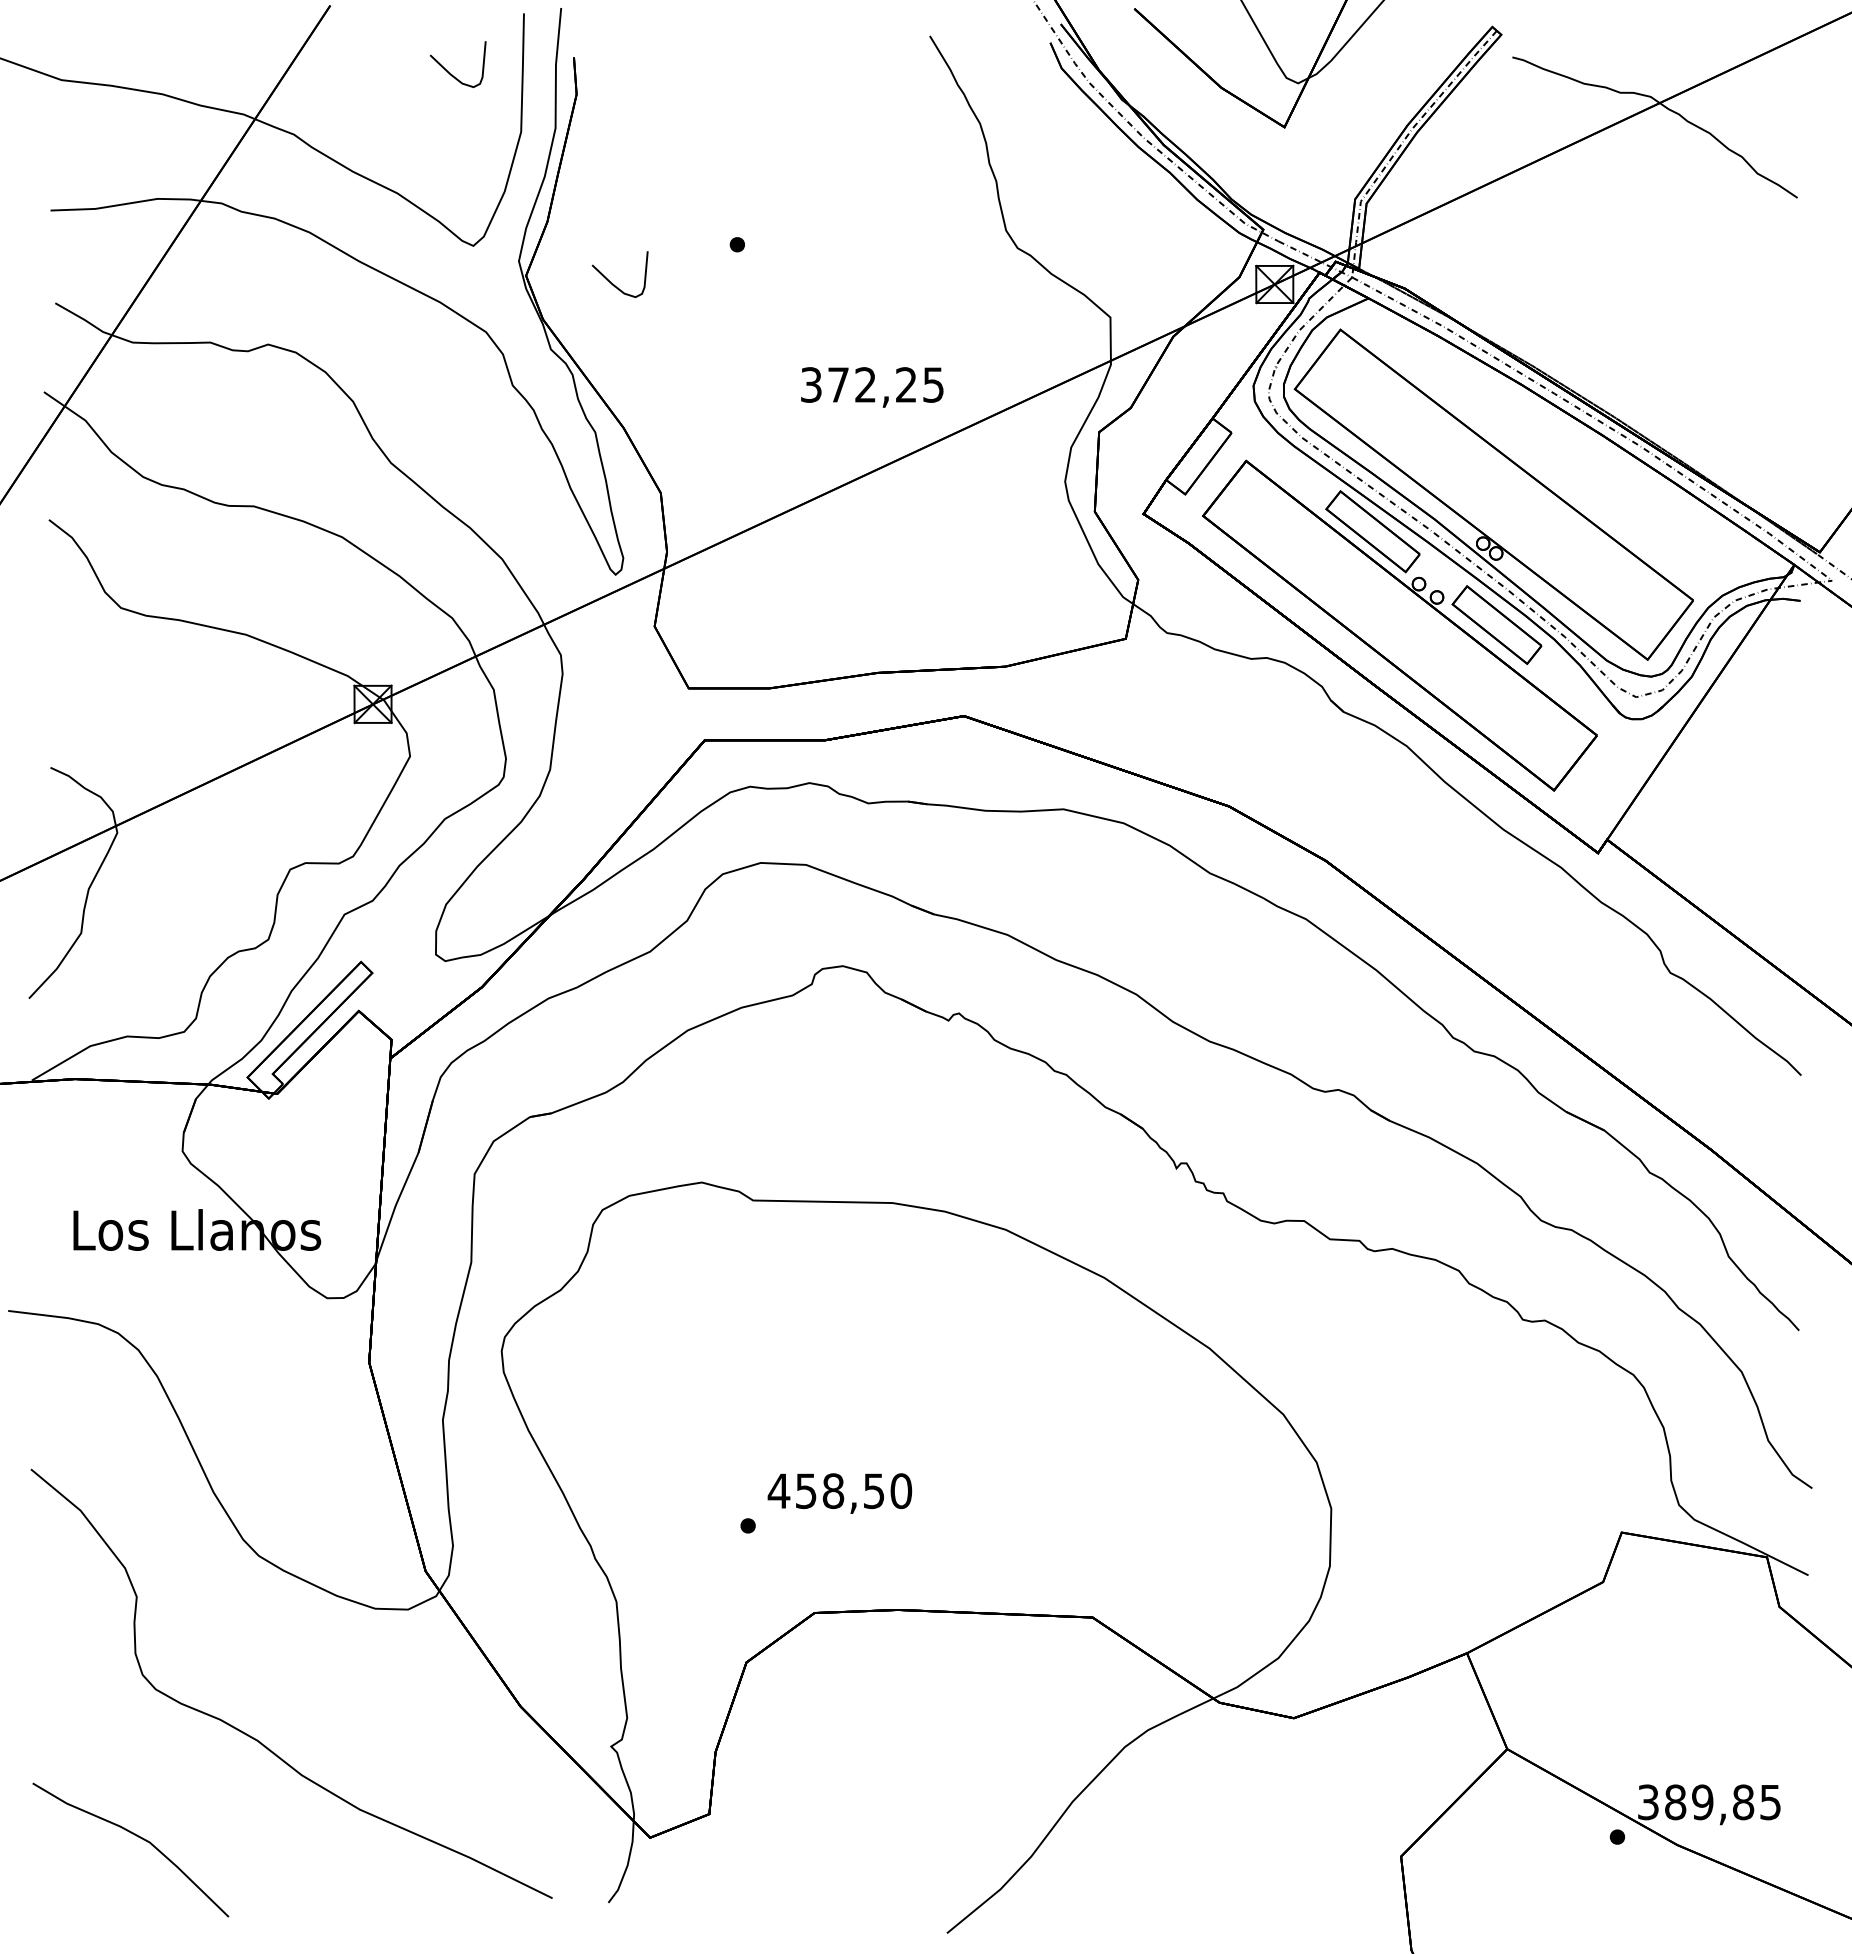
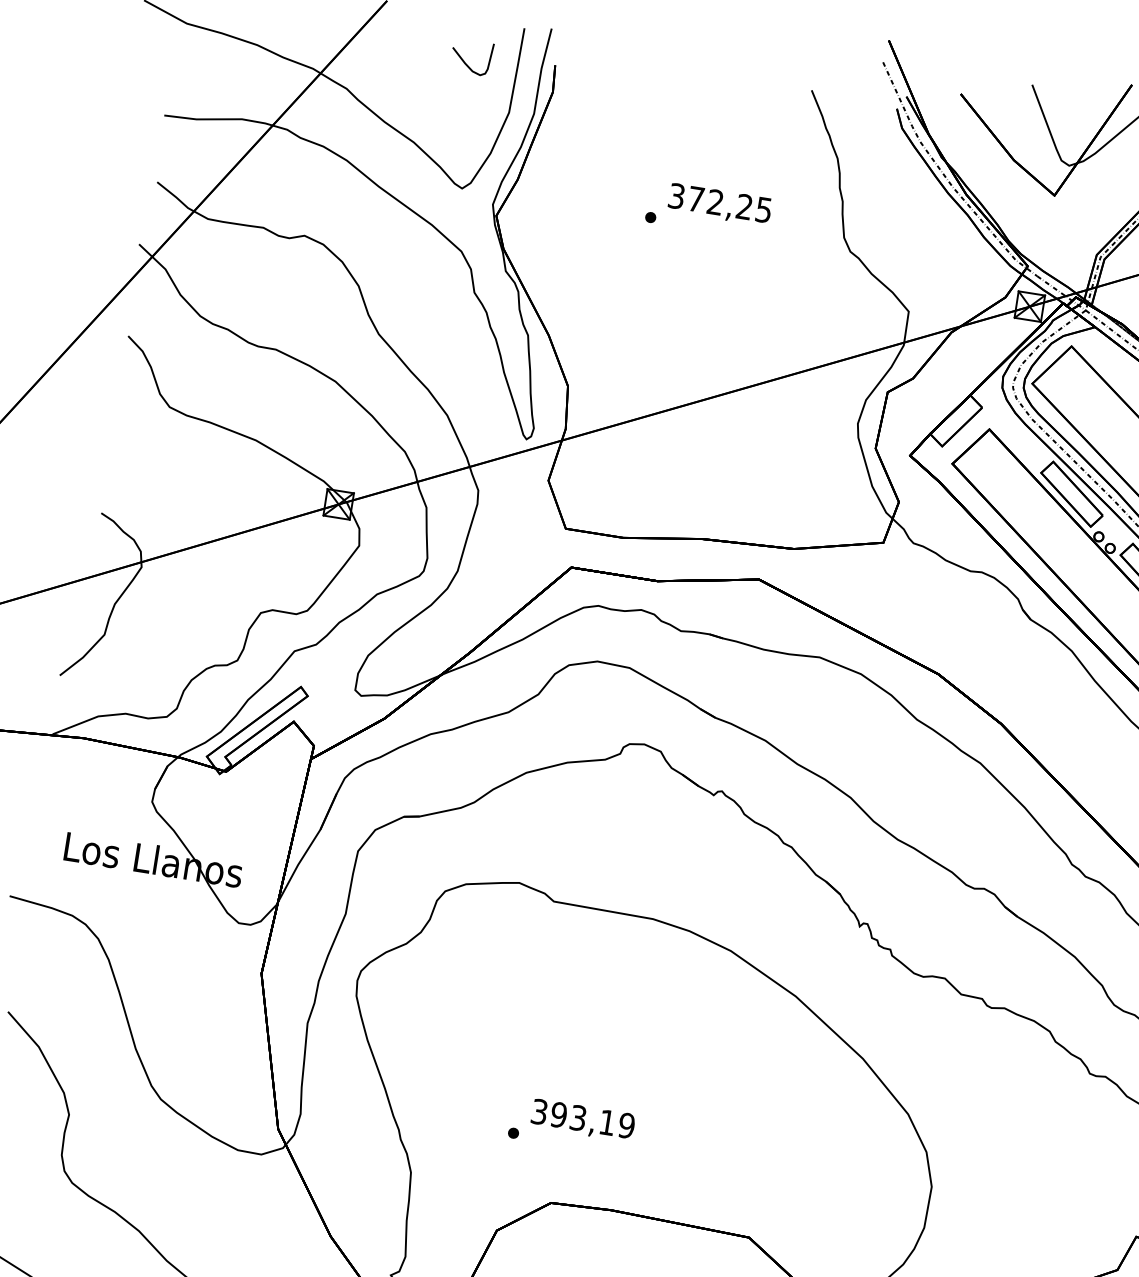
curve: (613, 283) -> (557, 231), removed
text: (872, 387) -> (720, 204), moved
text: (839, 1491) -> (582, 1119), 458,50 -> 393,19

